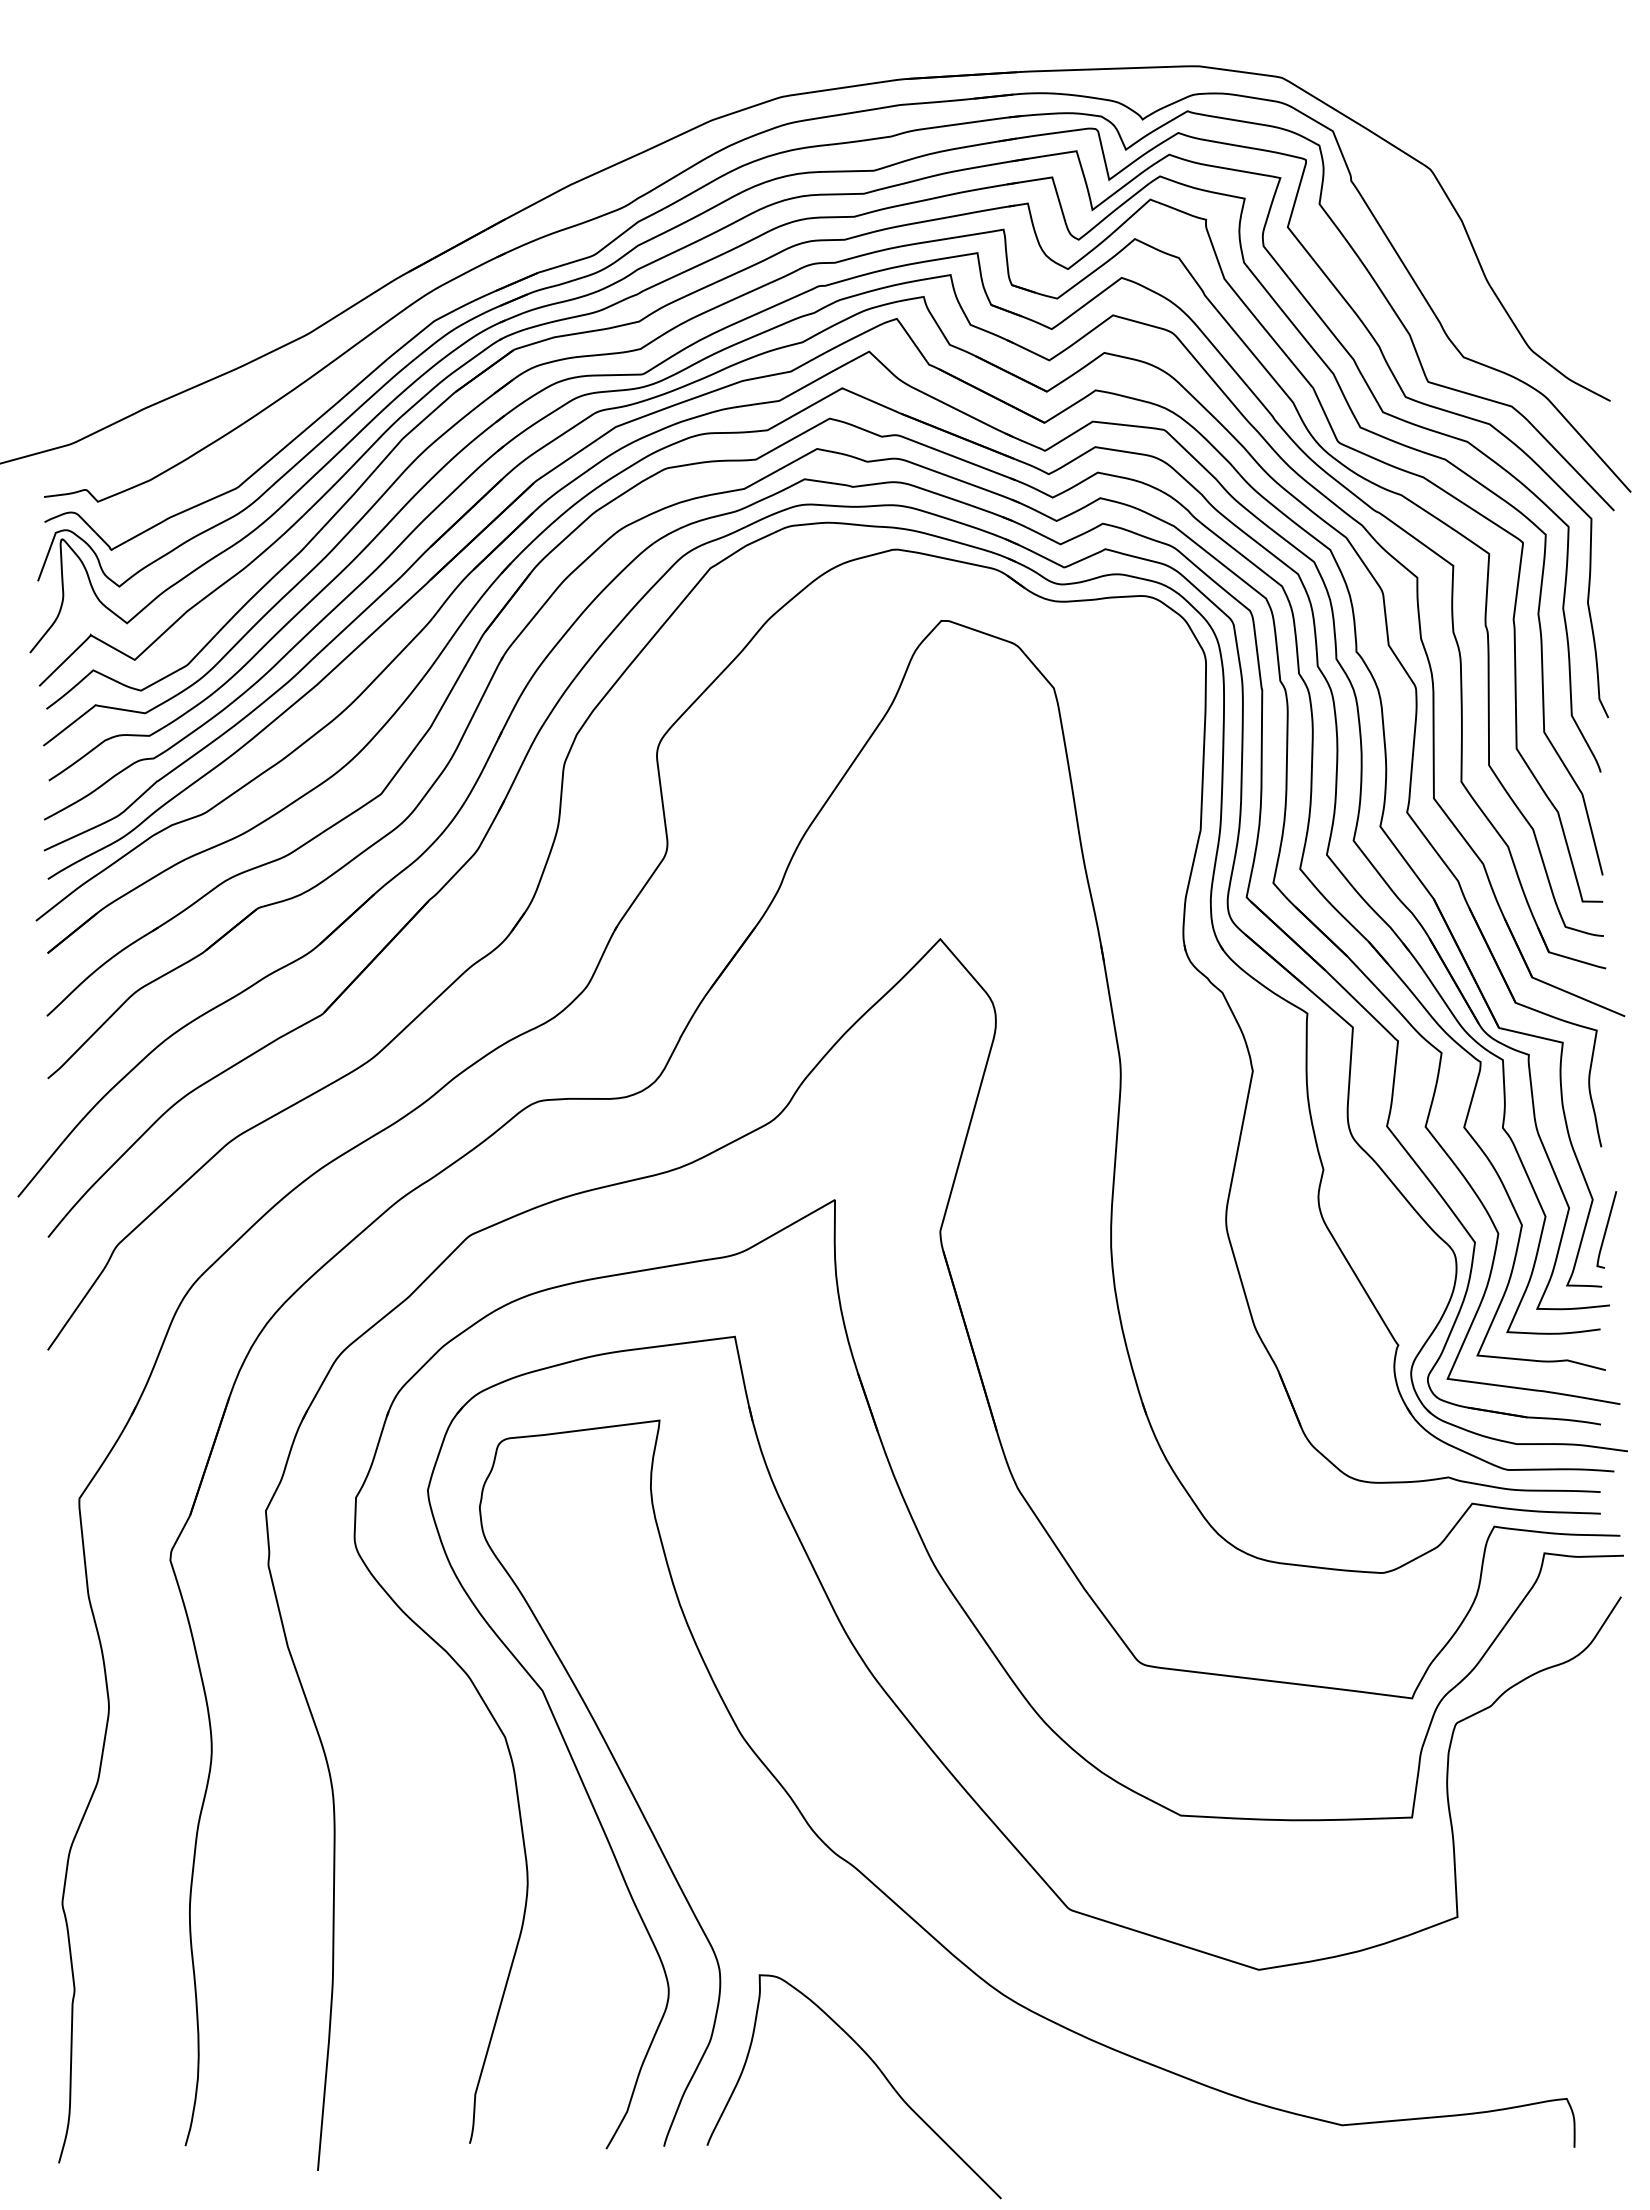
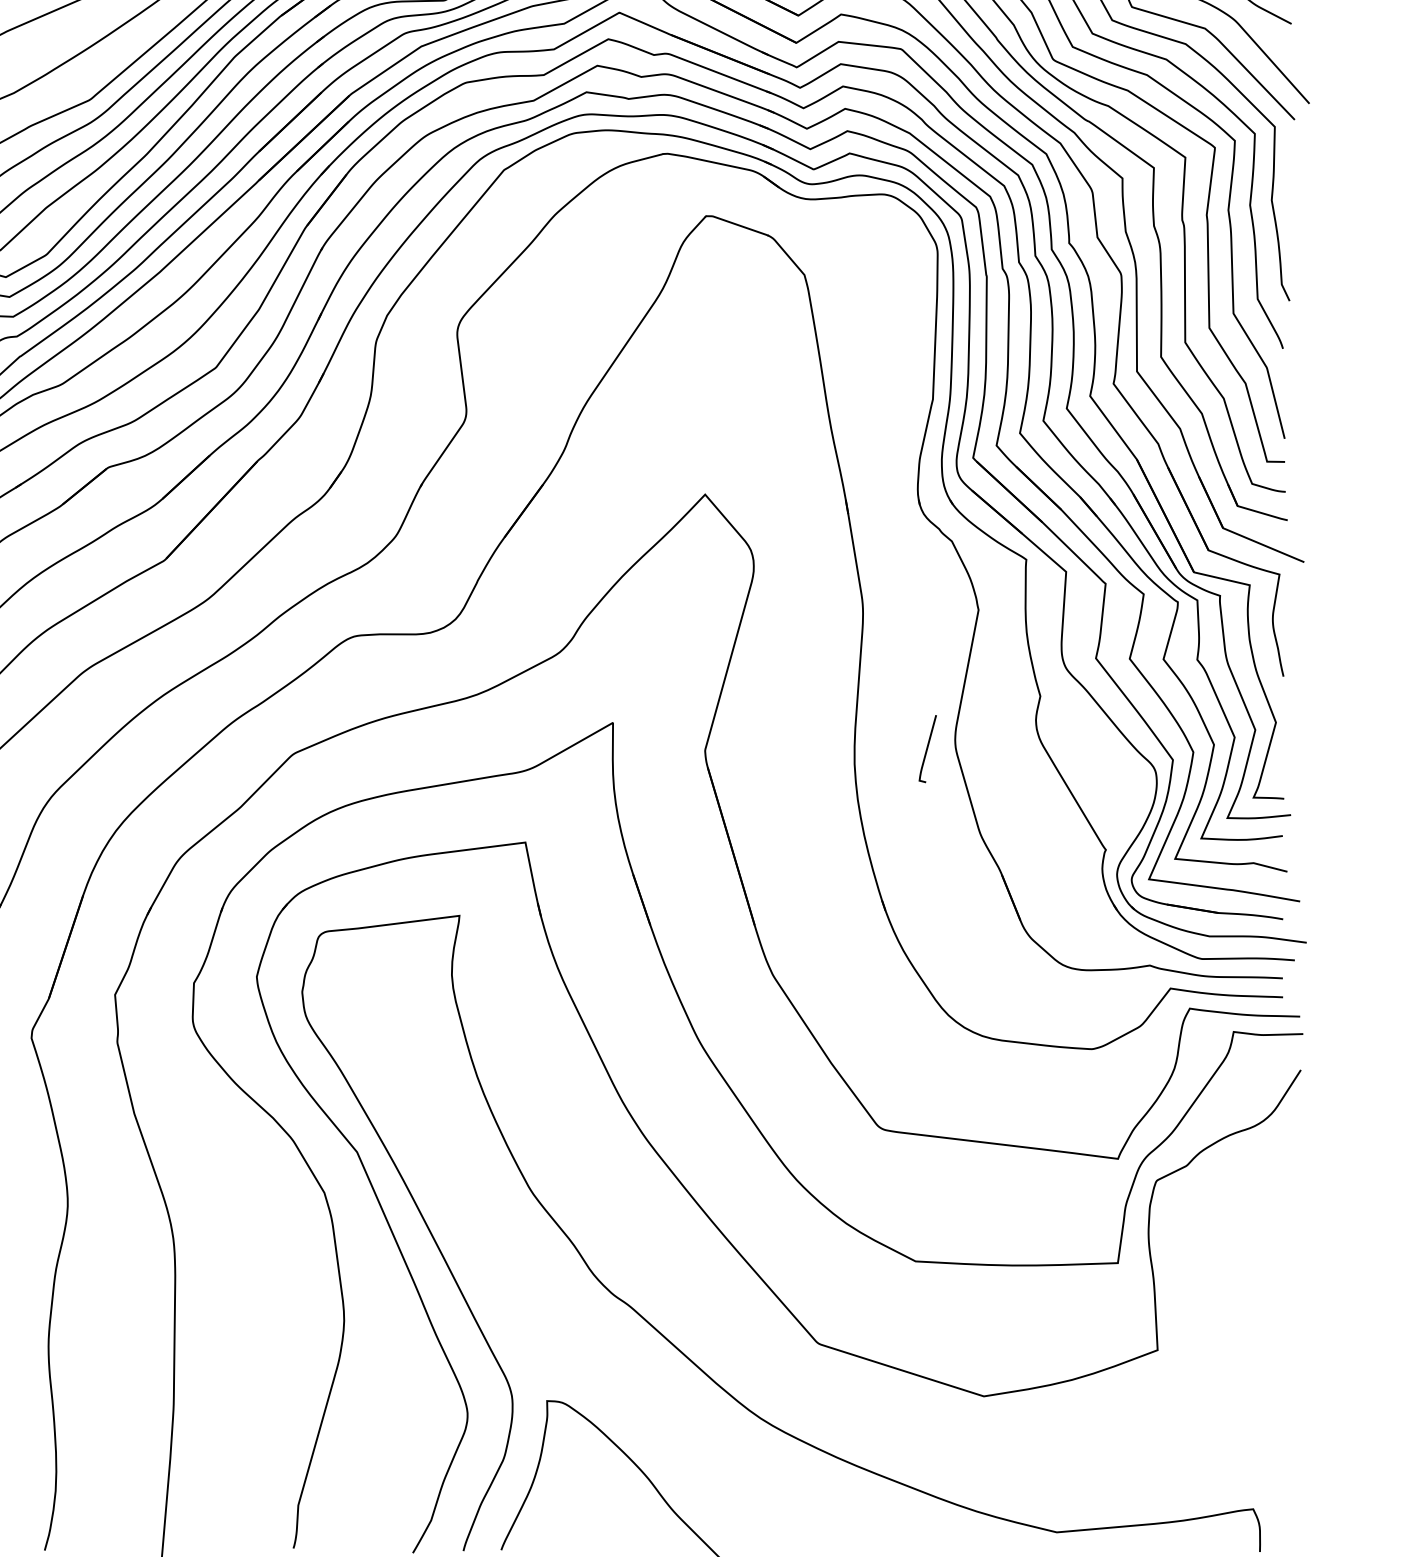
curve: (1606, 1229) -> (927, 748), moved

